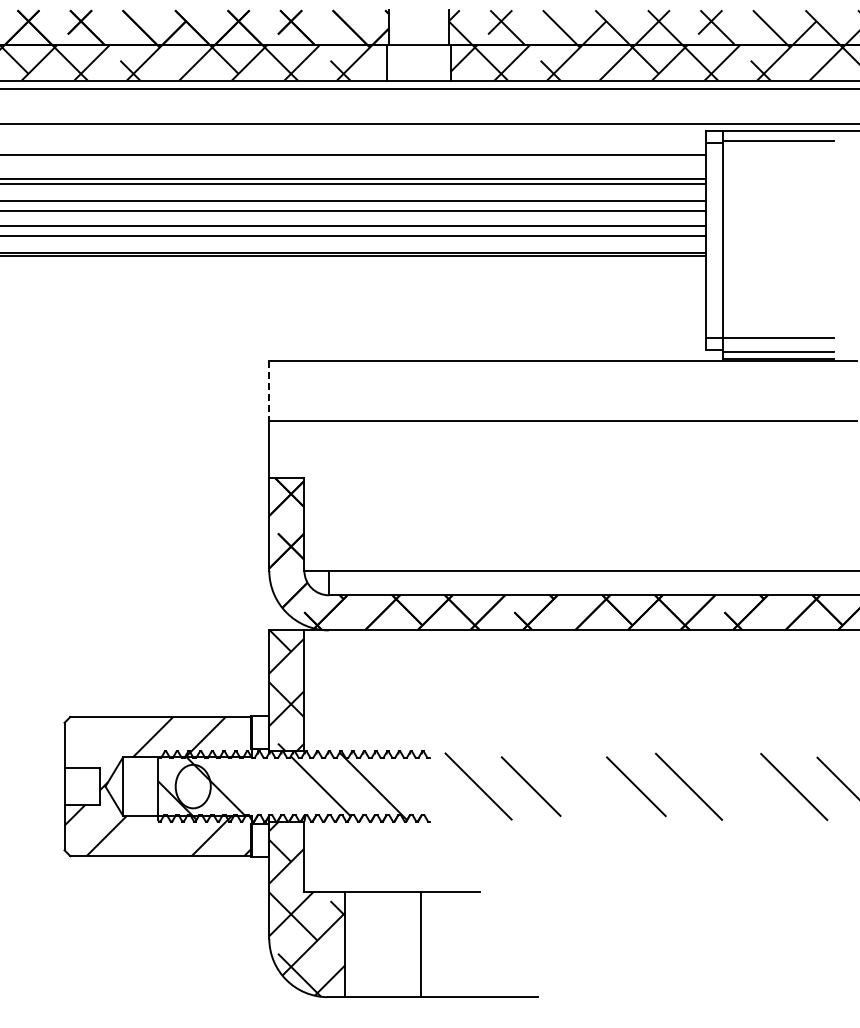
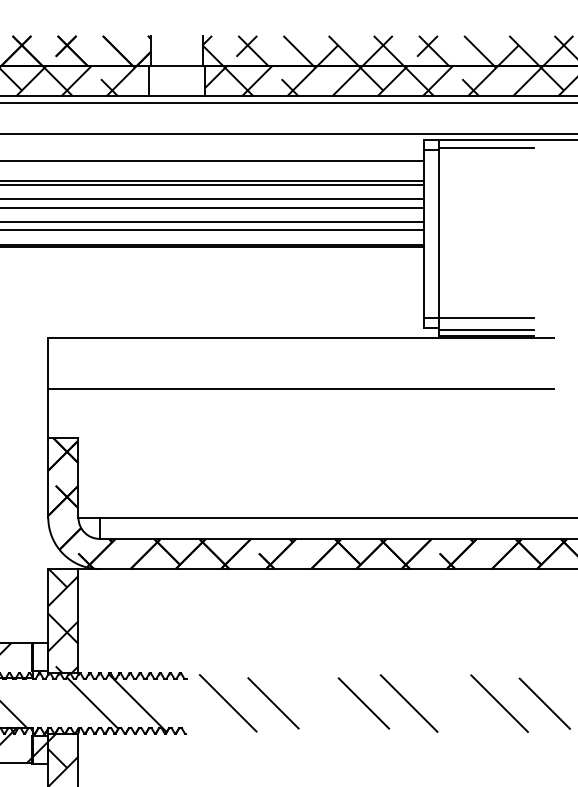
line: (269, 391) -> (48, 363), dashed -> solid
hatch: (259, 840) -> (39, 749), added

